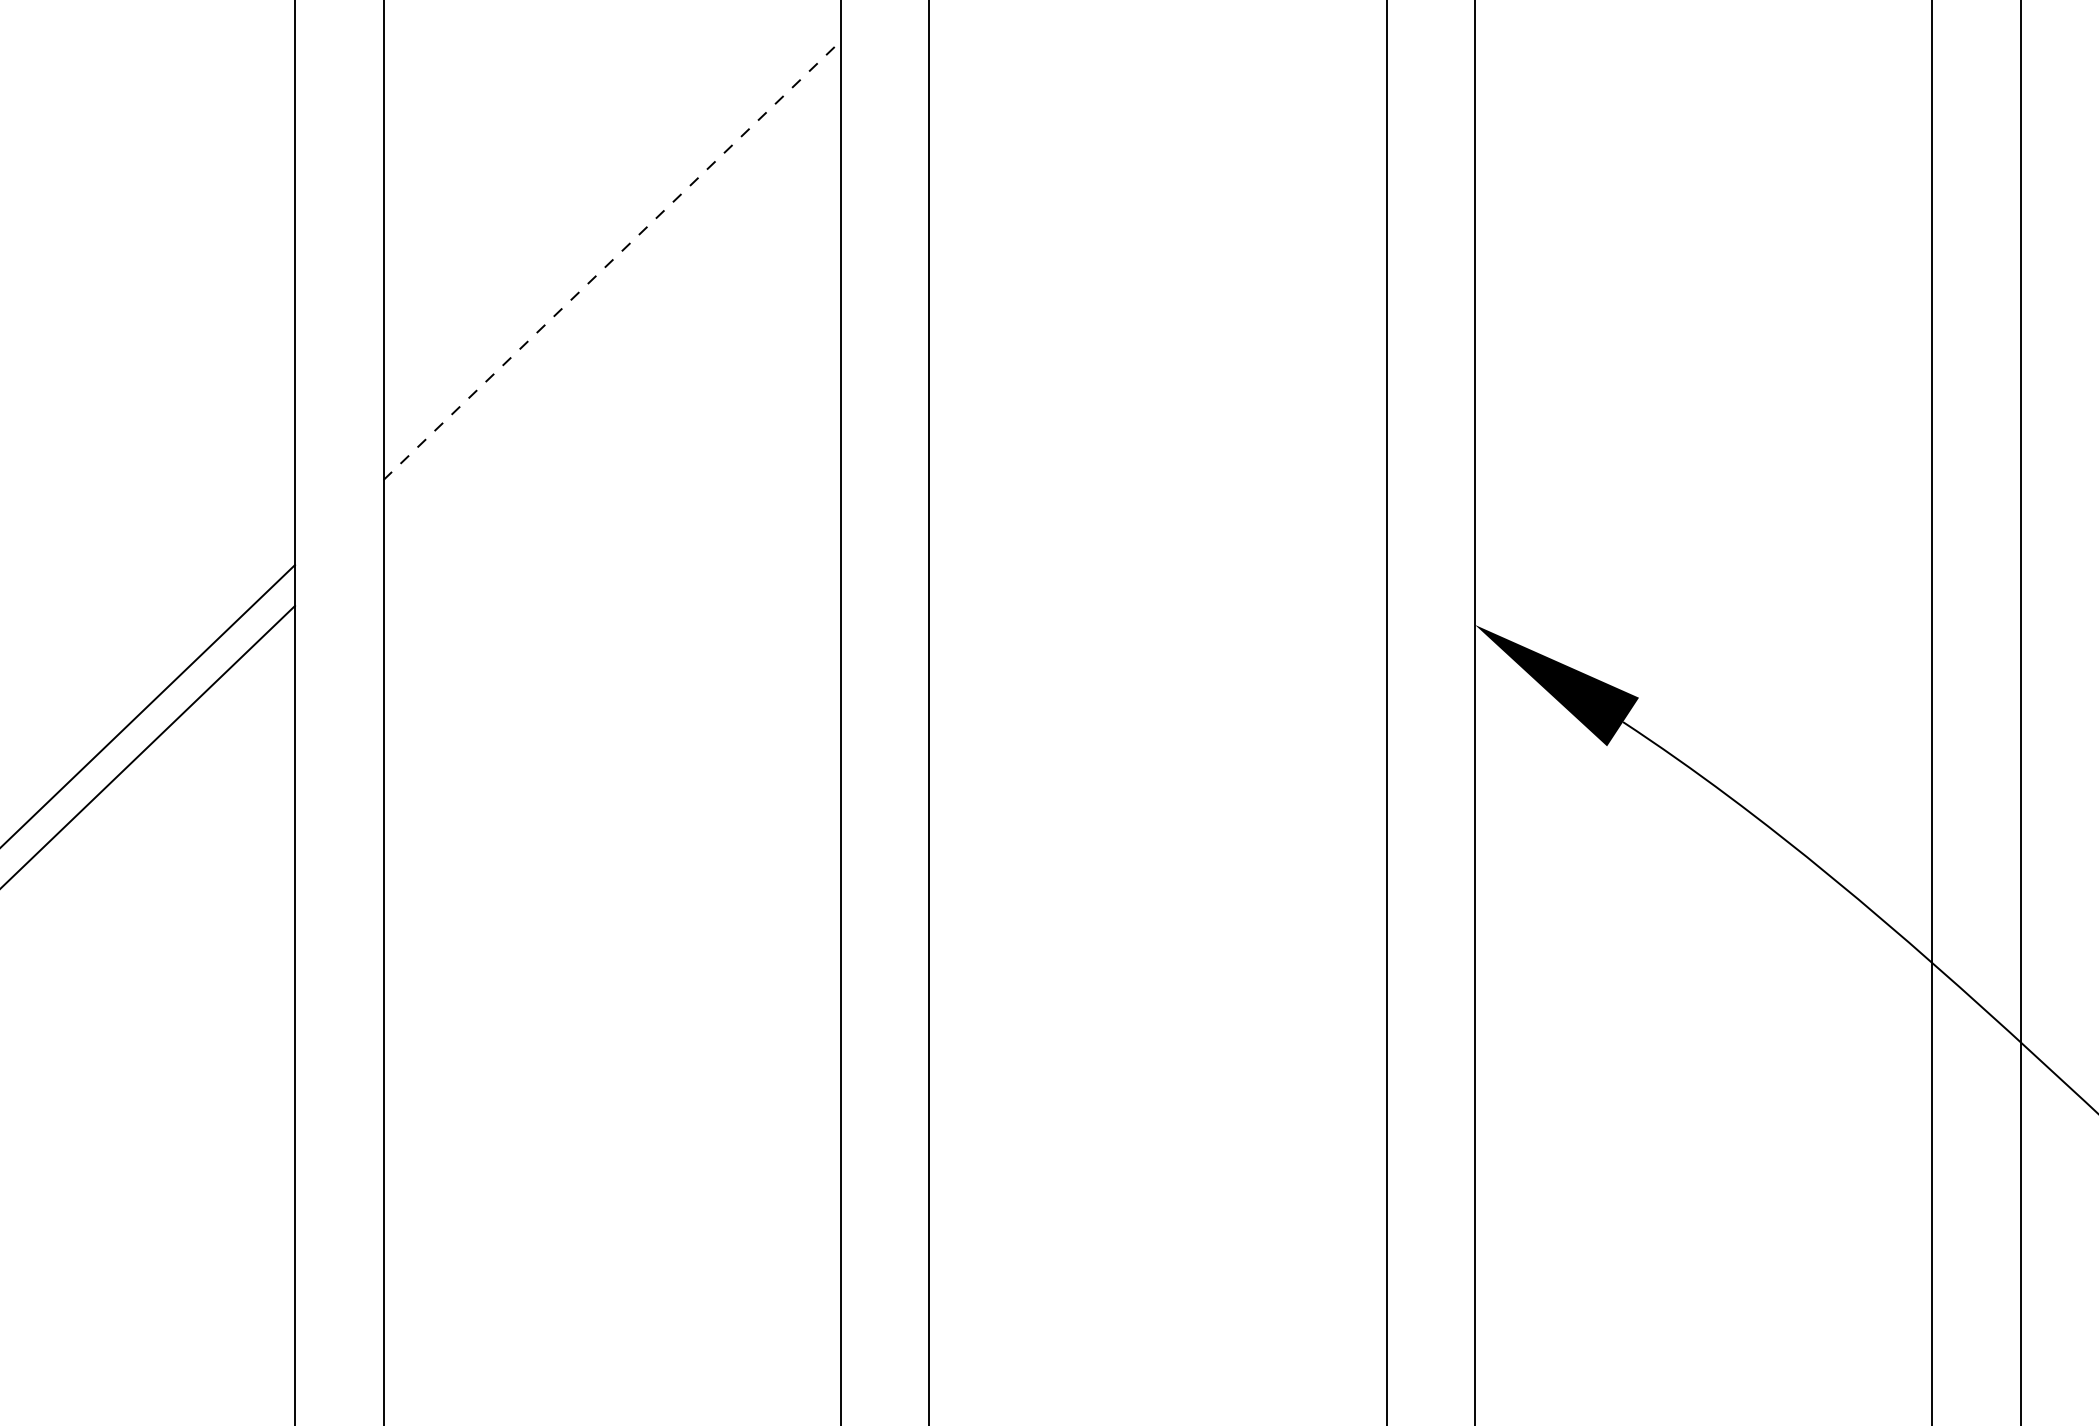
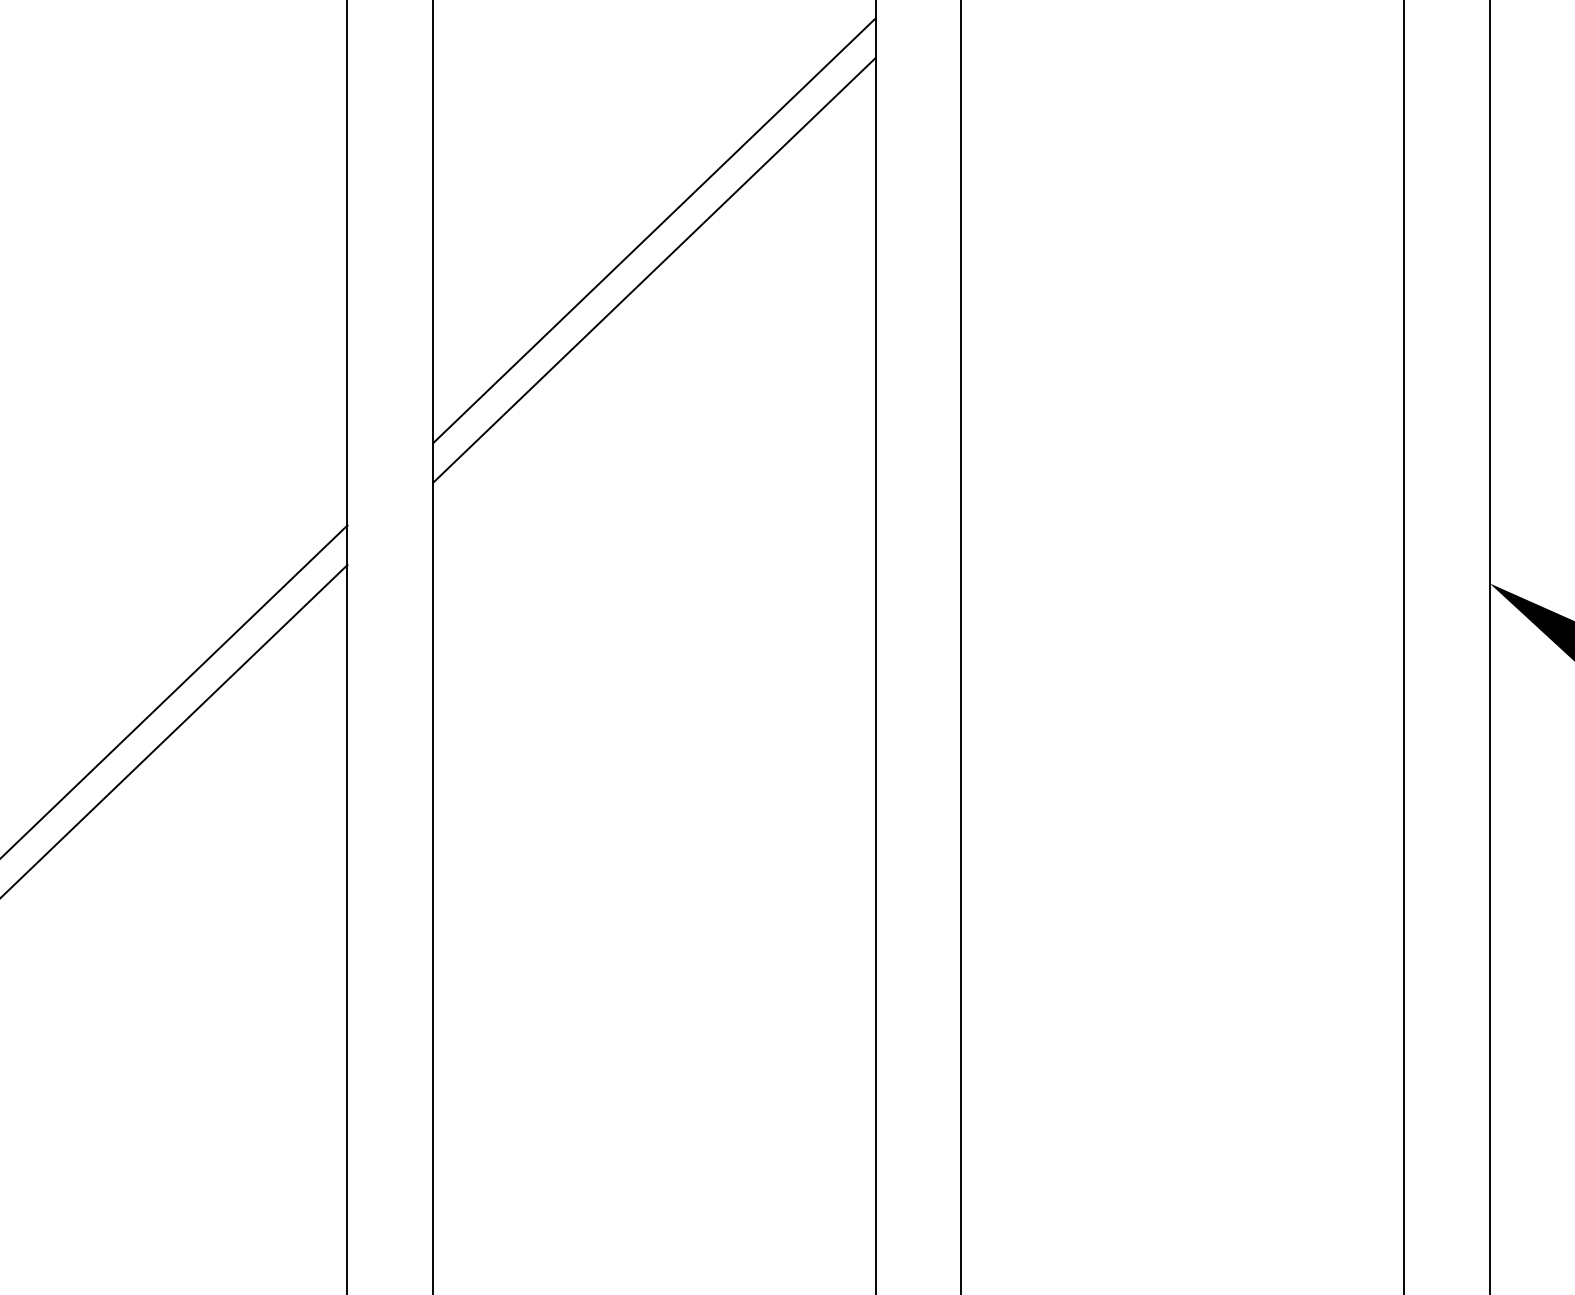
line: (612, 260) -> (654, 230), dashed -> solid
line: (611, 301) -> (653, 270), added

